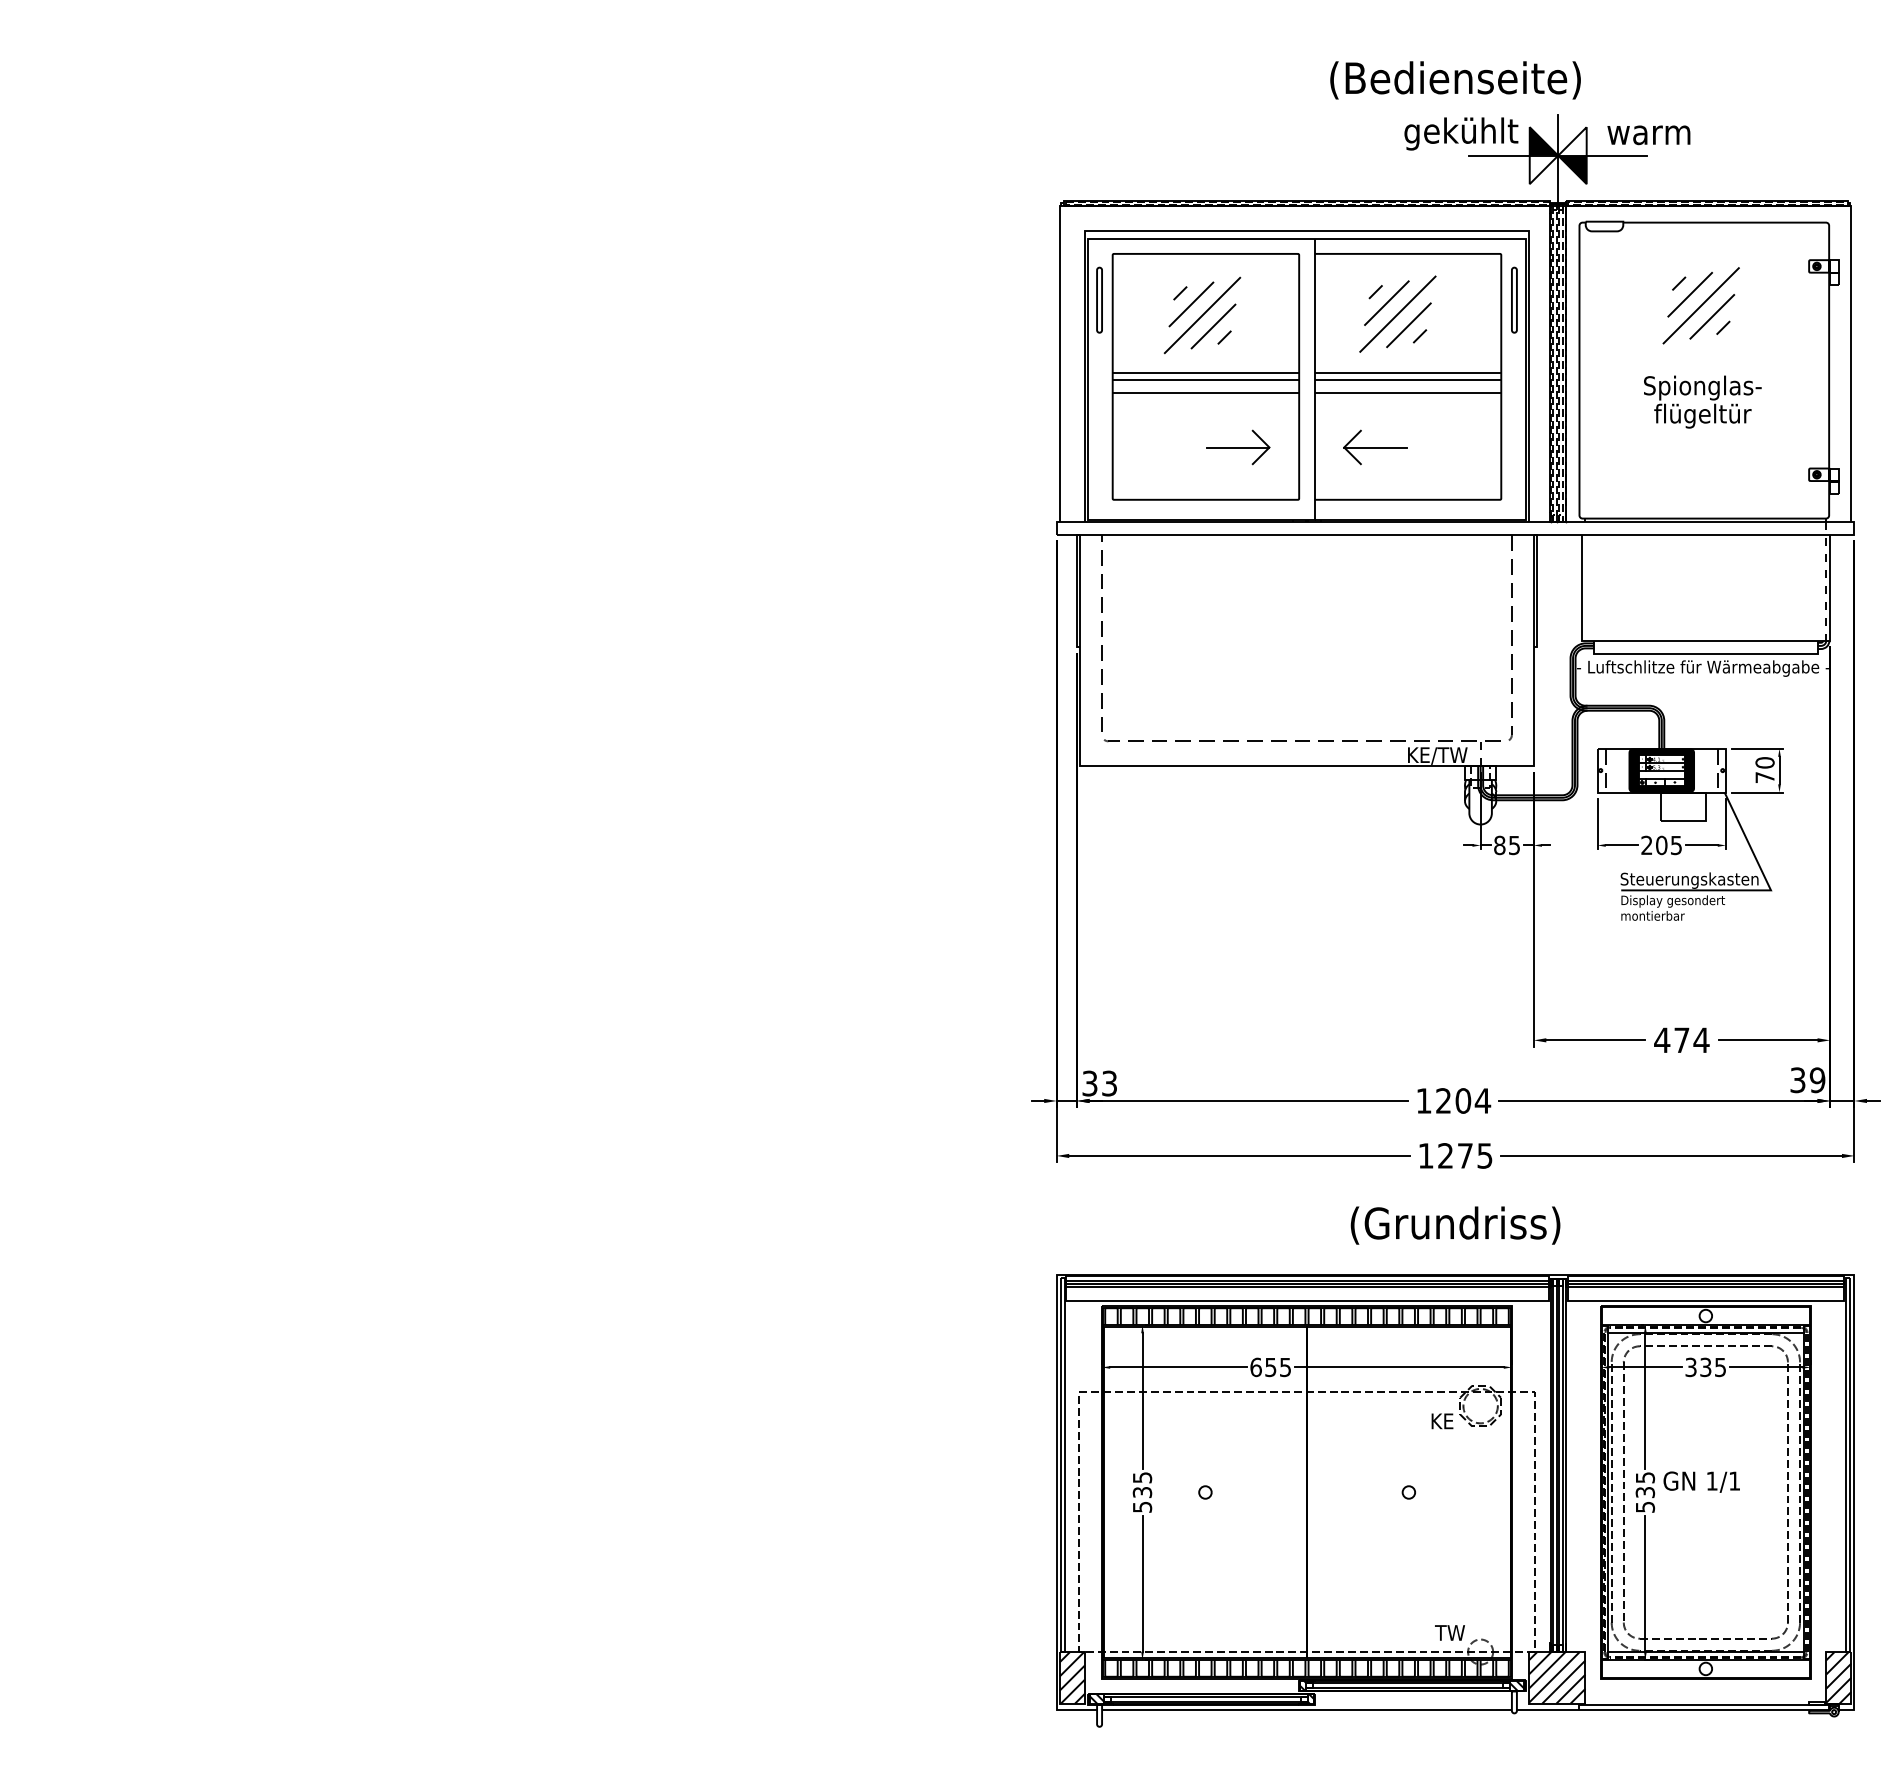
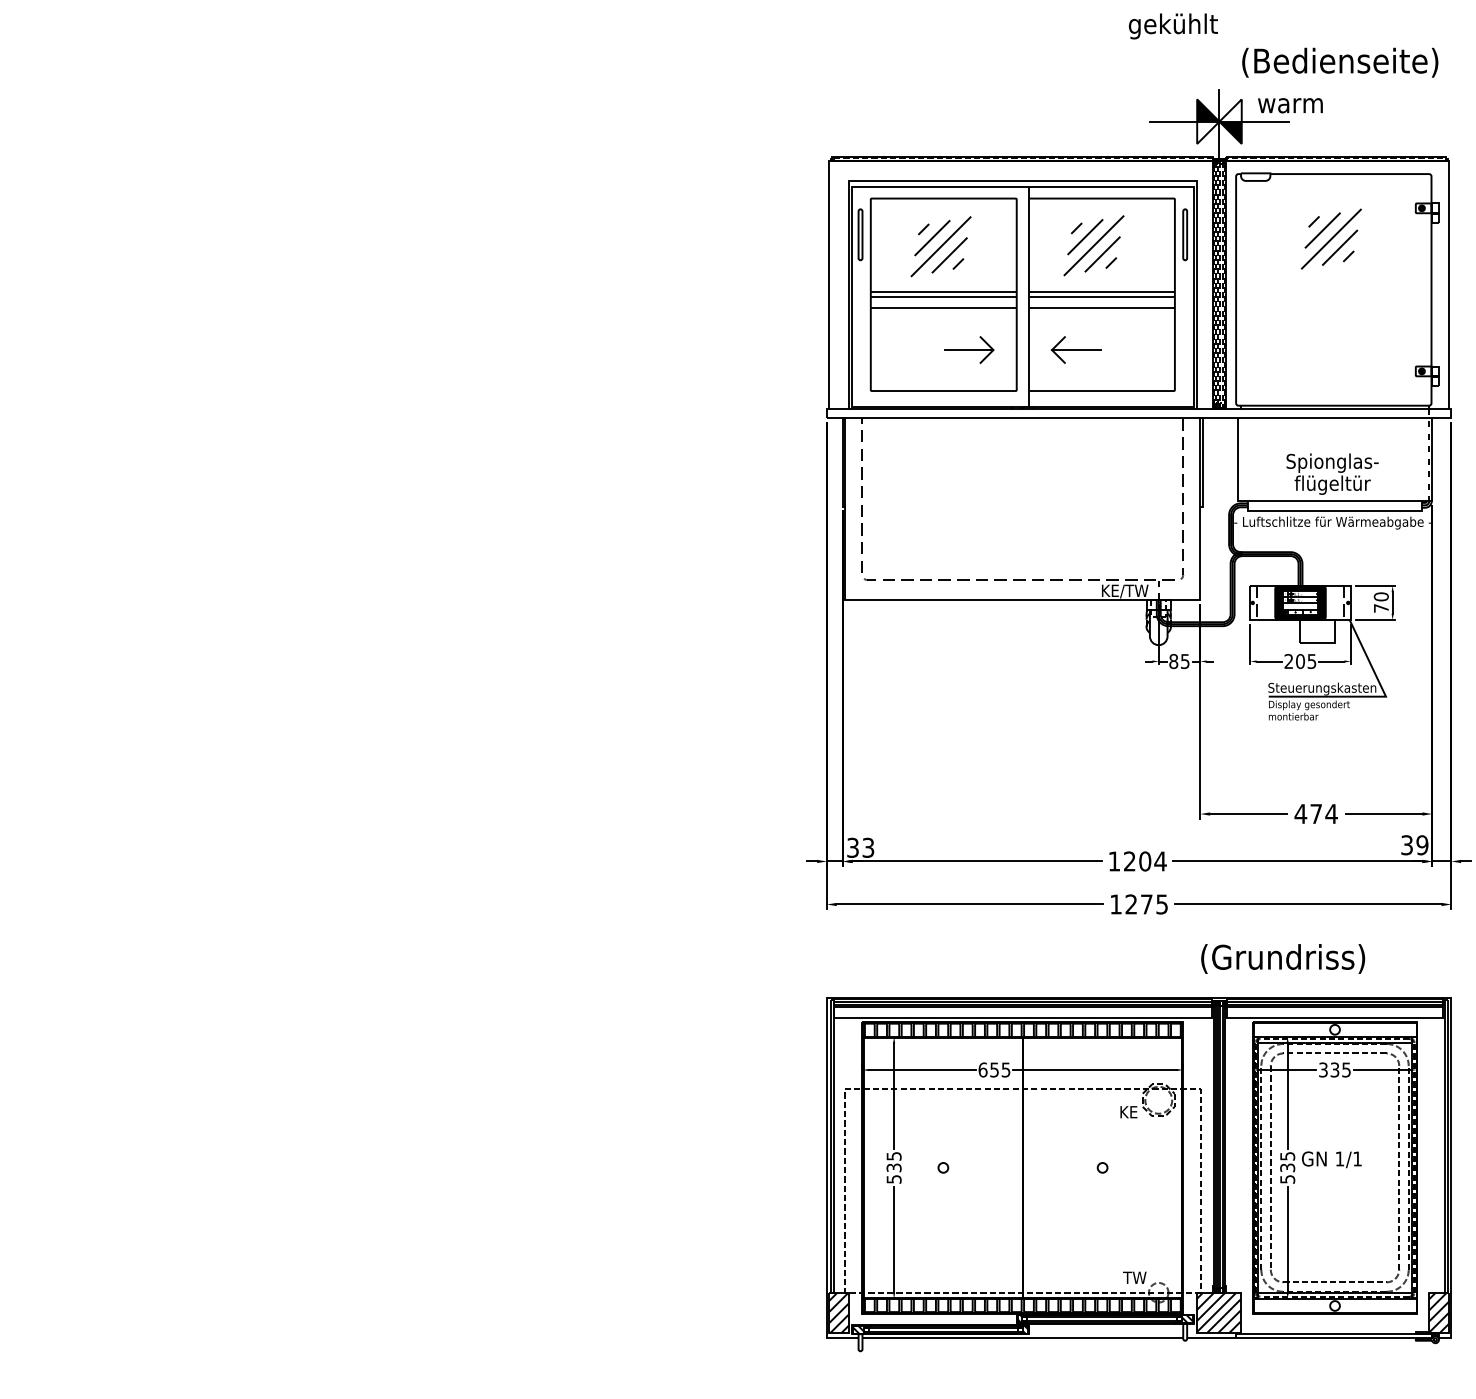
text: (1455, 80) -> (1340, 62), moved
text: (1461, 133) -> (1173, 26), moved
text: (1702, 401) -> (1332, 473), moved
text: (1455, 1225) -> (1283, 958), moved

